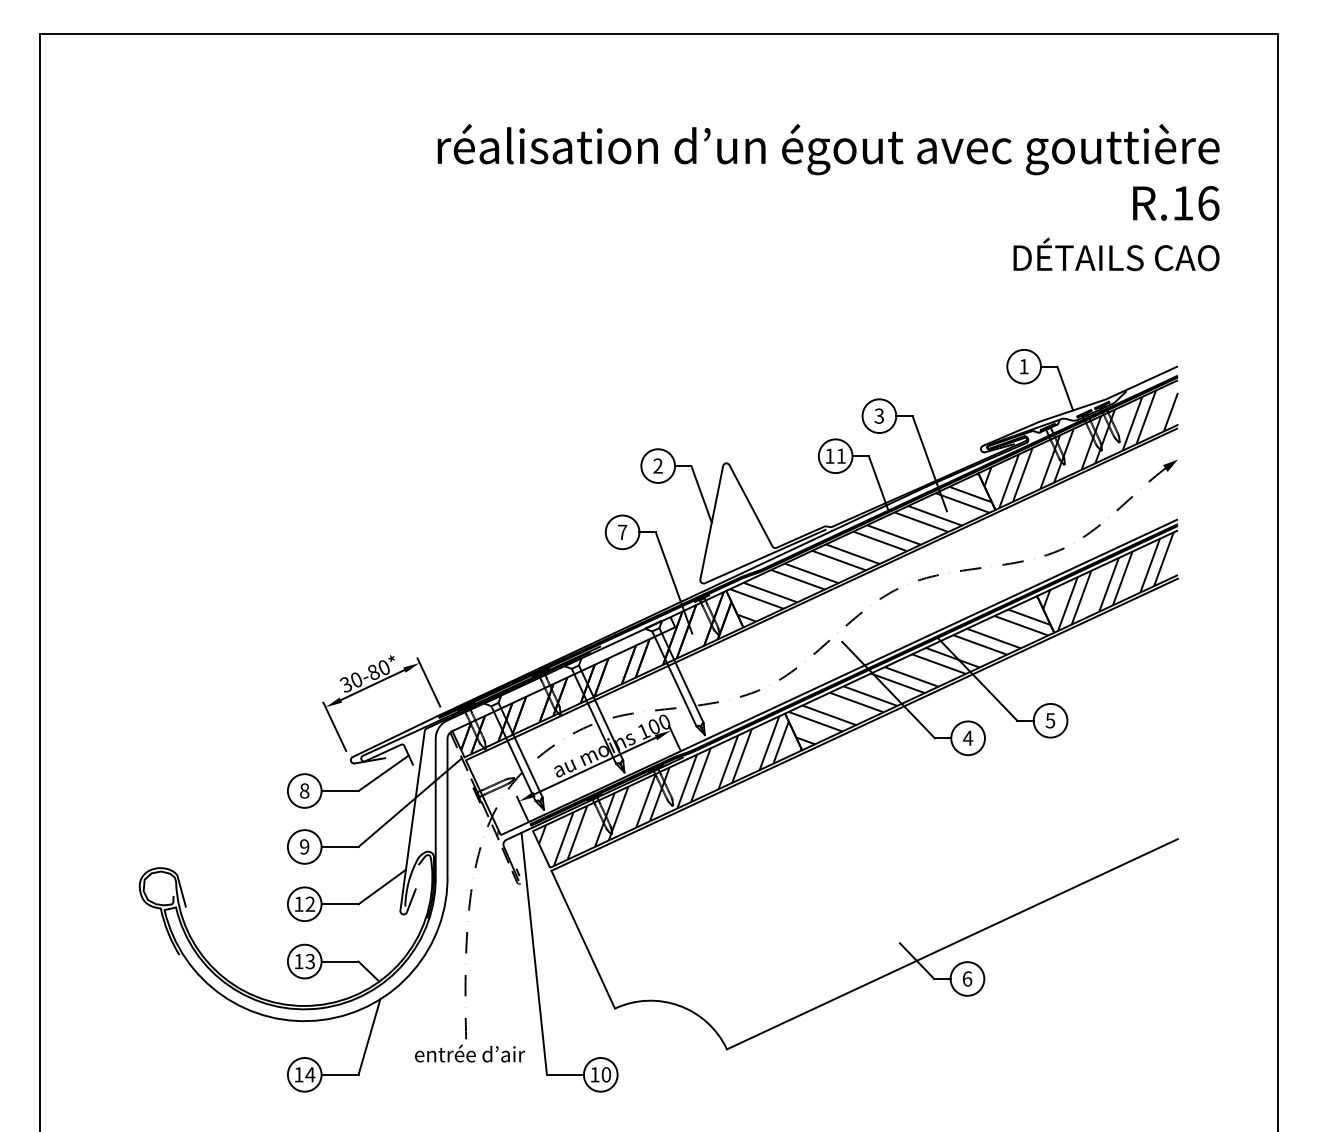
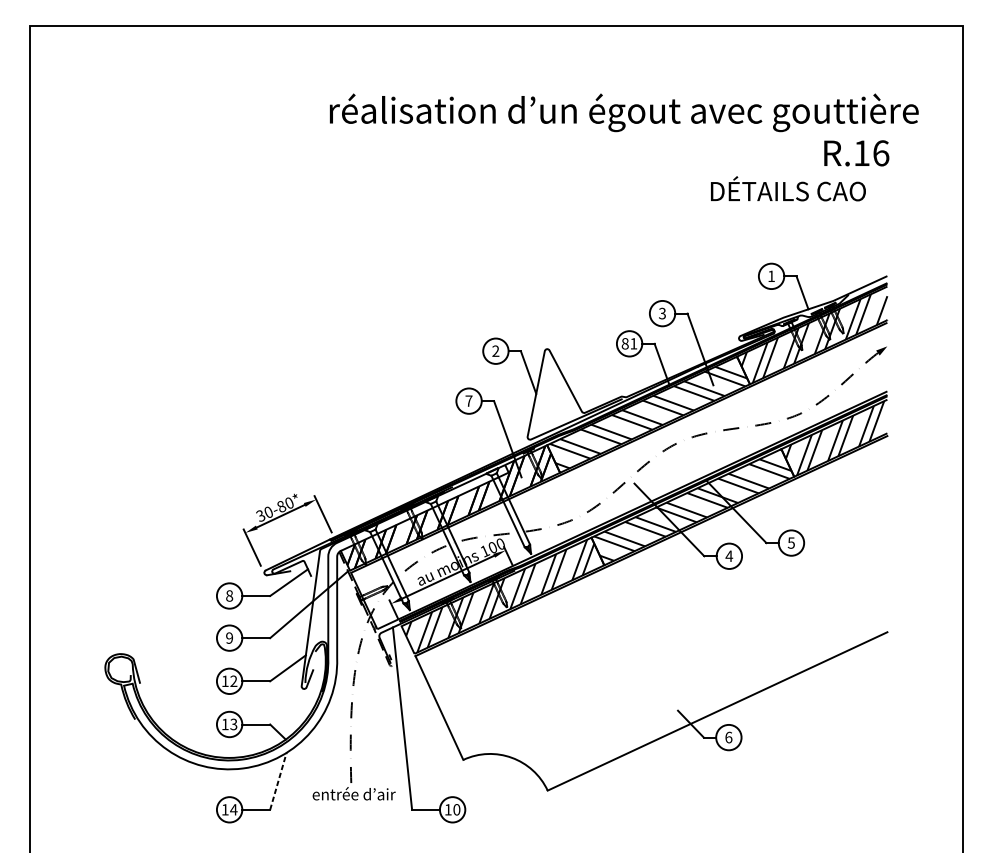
text: (1176, 203) -> (856, 153), moved
text: (1116, 254) -> (788, 188), moved
text: (829, 455) -> (624, 343), 11 -> 81
line: (369, 1036) -> (278, 780), solid -> dashed

